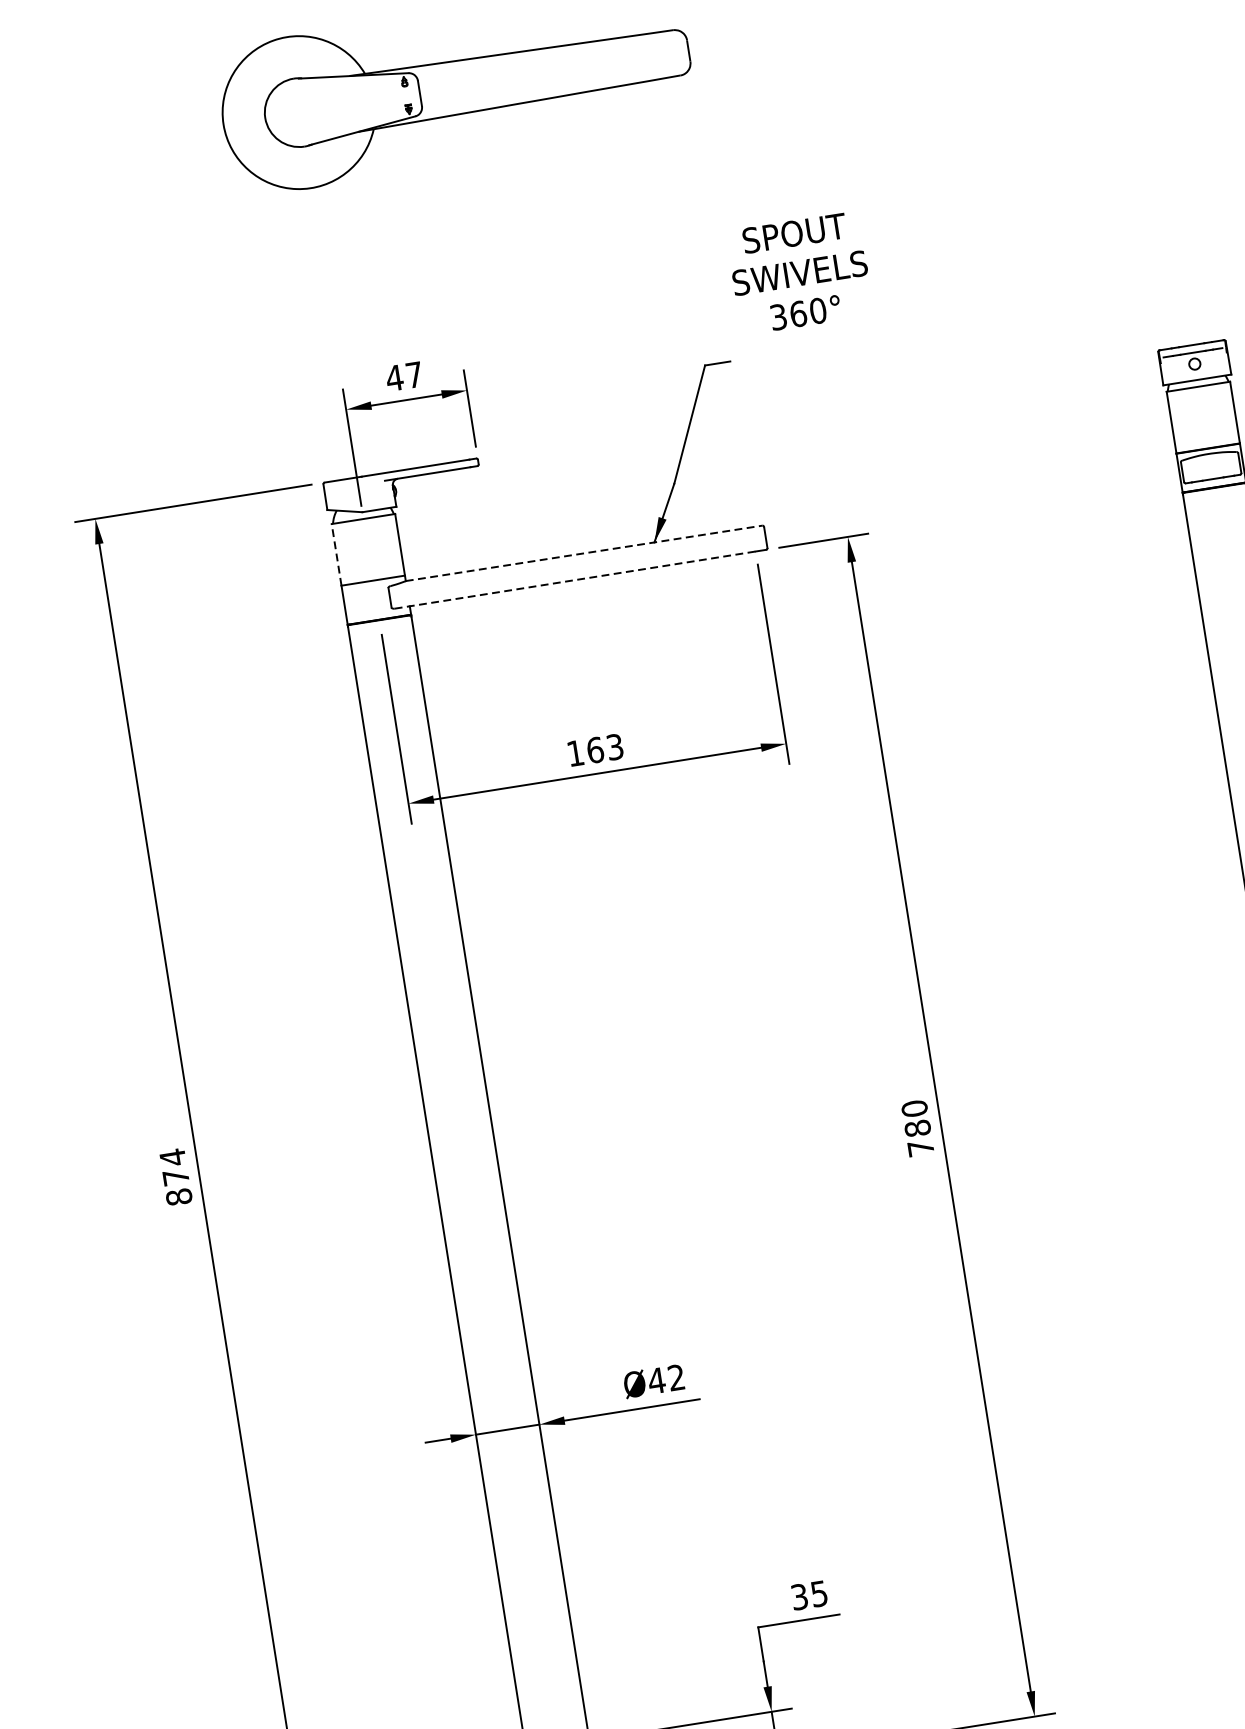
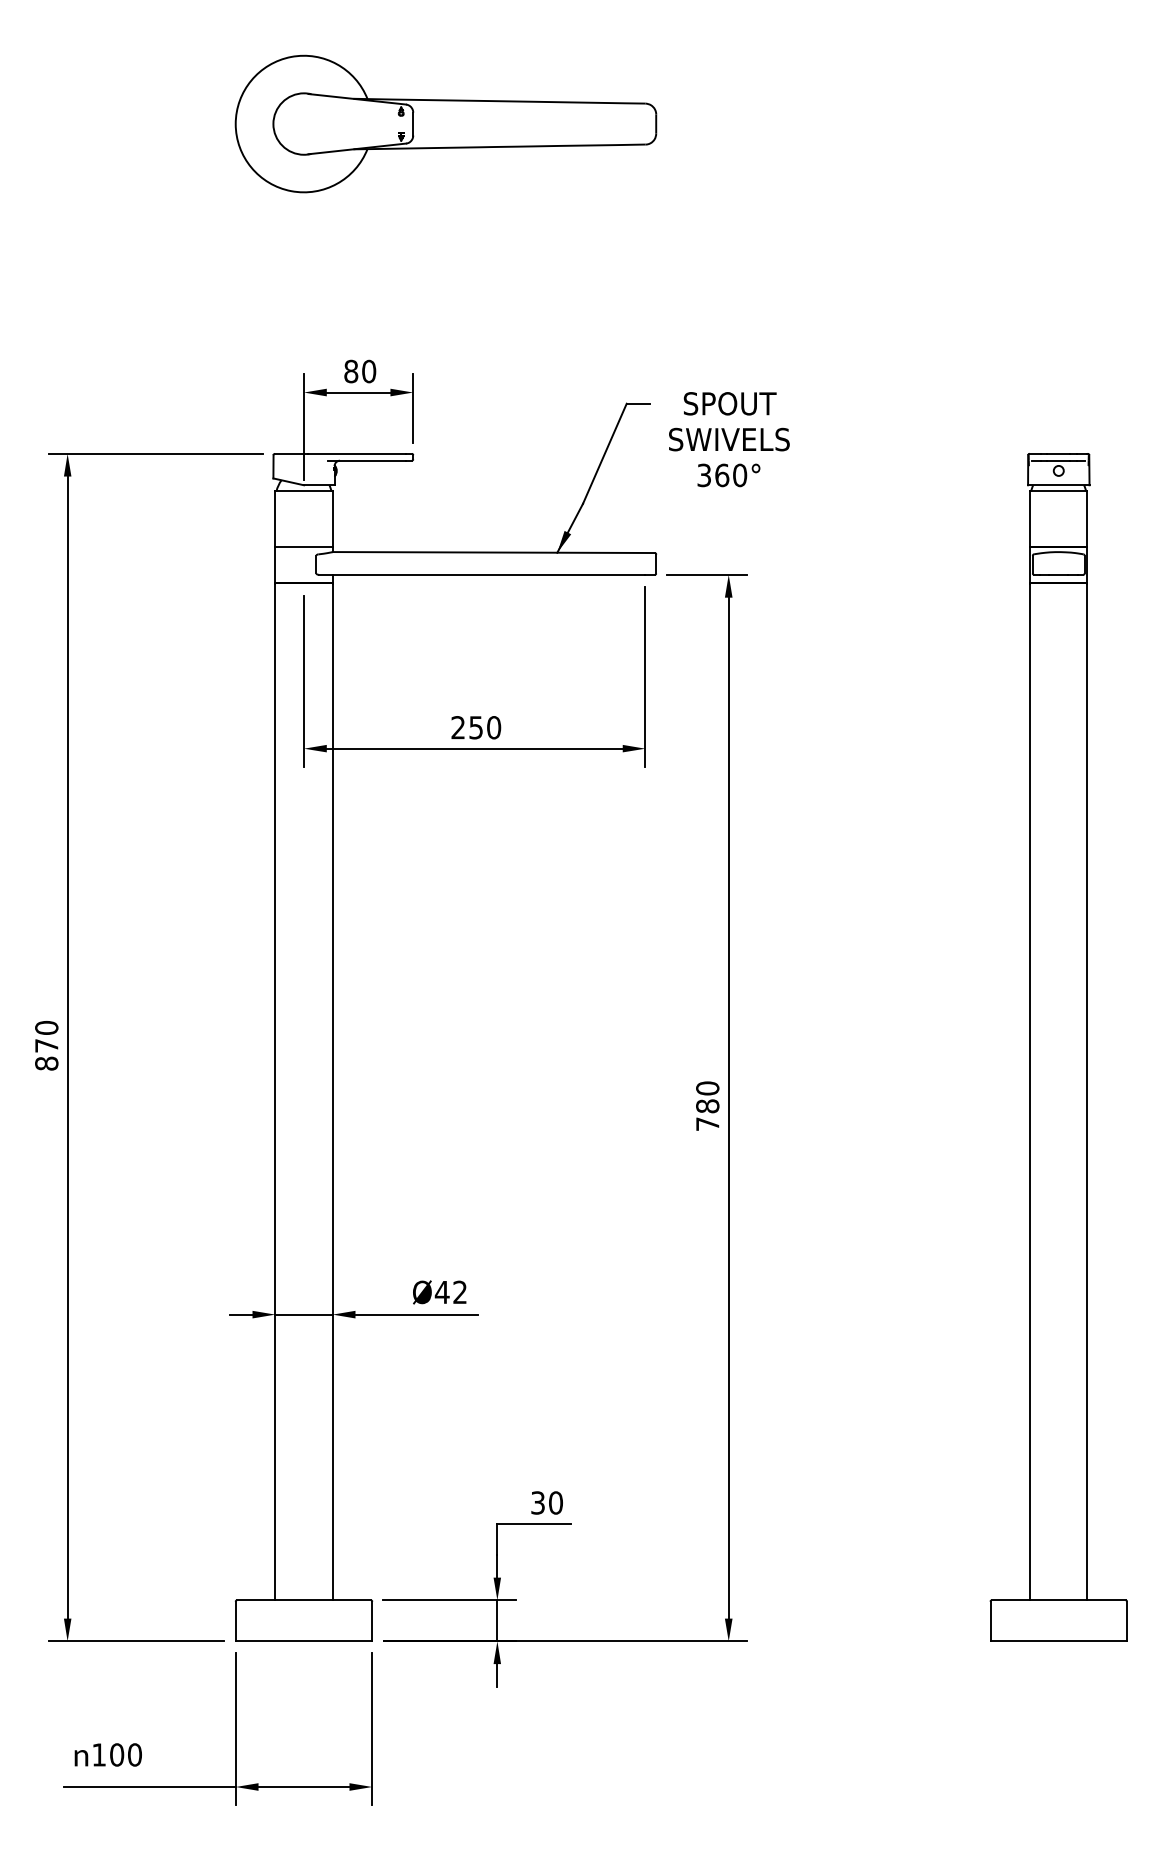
text: (800, 273) -> (729, 439), moved
text: (403, 376) -> (359, 371), 47 -> 80
line: (584, 553) -> (494, 552), dashed -> solid
line: (336, 555) -> (275, 519), dashed -> solid
line: (575, 579) -> (482, 574), dashed -> solid
text: (595, 749) -> (476, 727), 163 -> 250
text: (172, 1157) -> (46, 1027), 874 -> 870
text: (818, 1593) -> (555, 1502), 35 -> 30

